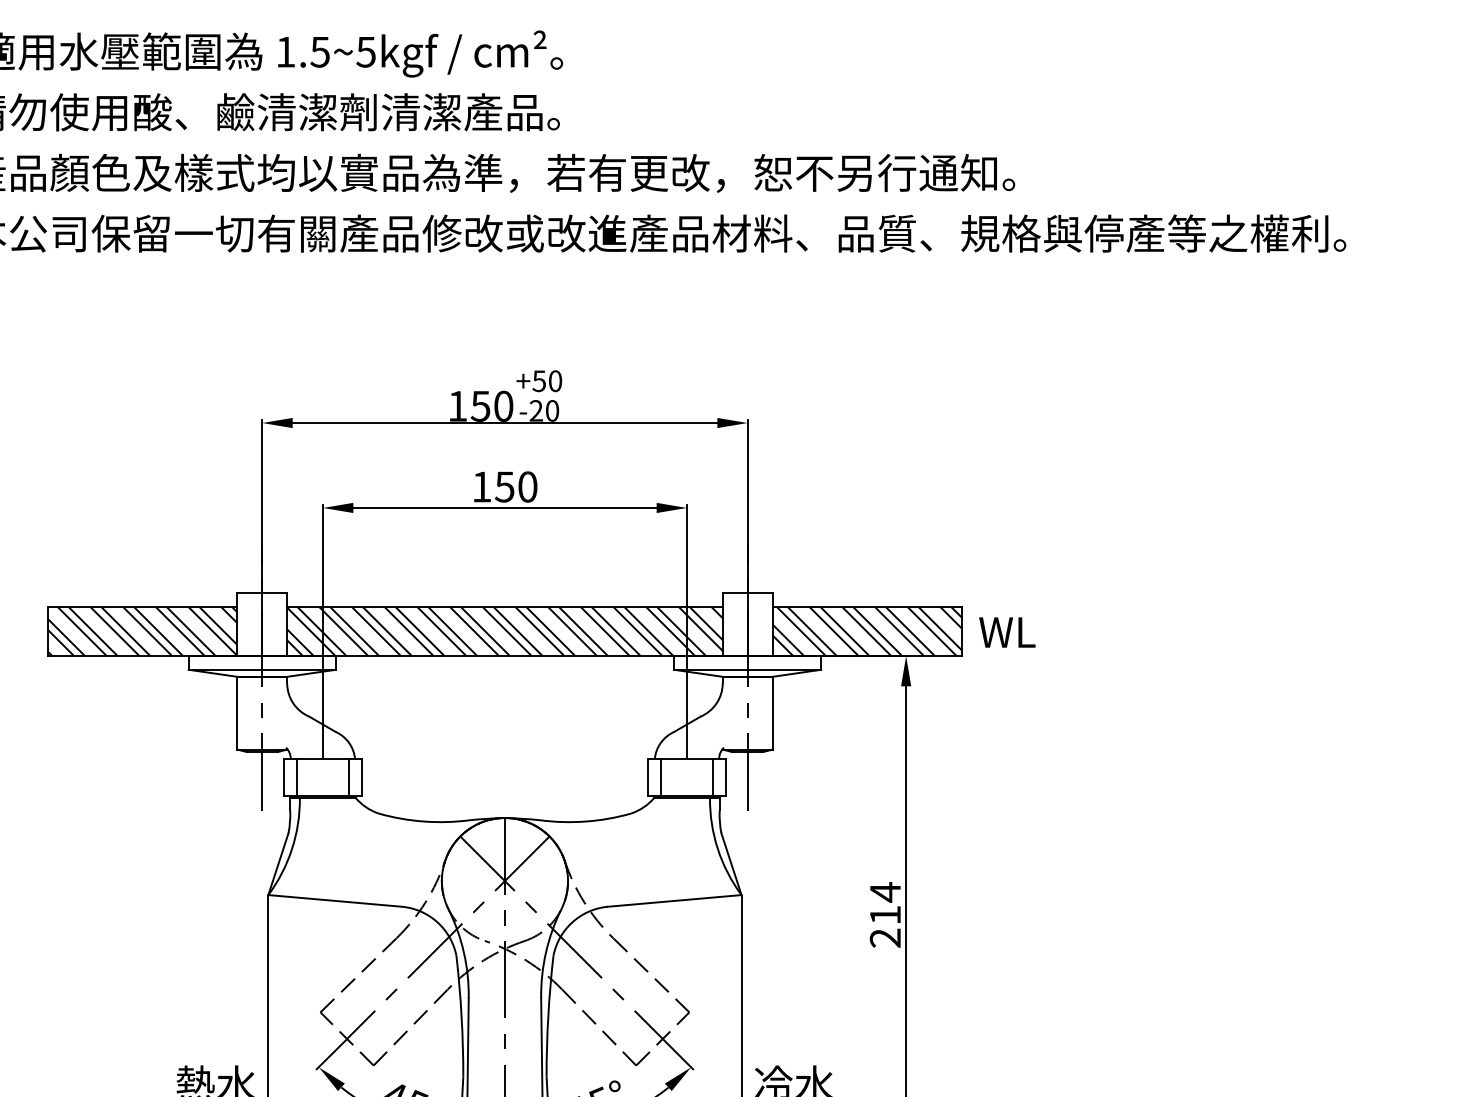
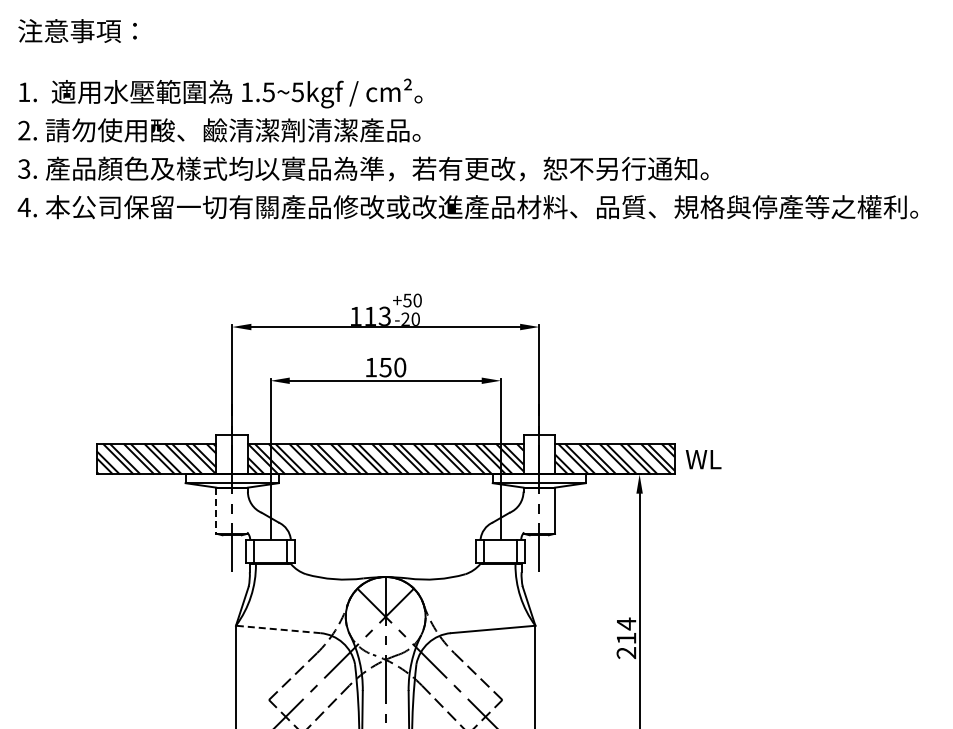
text: (491, 404) -> (377, 315), 150 -> 113
line: (237, 714) -> (216, 511), solid -> dashed
line: (333, 900) -> (277, 629), solid -> dashed

